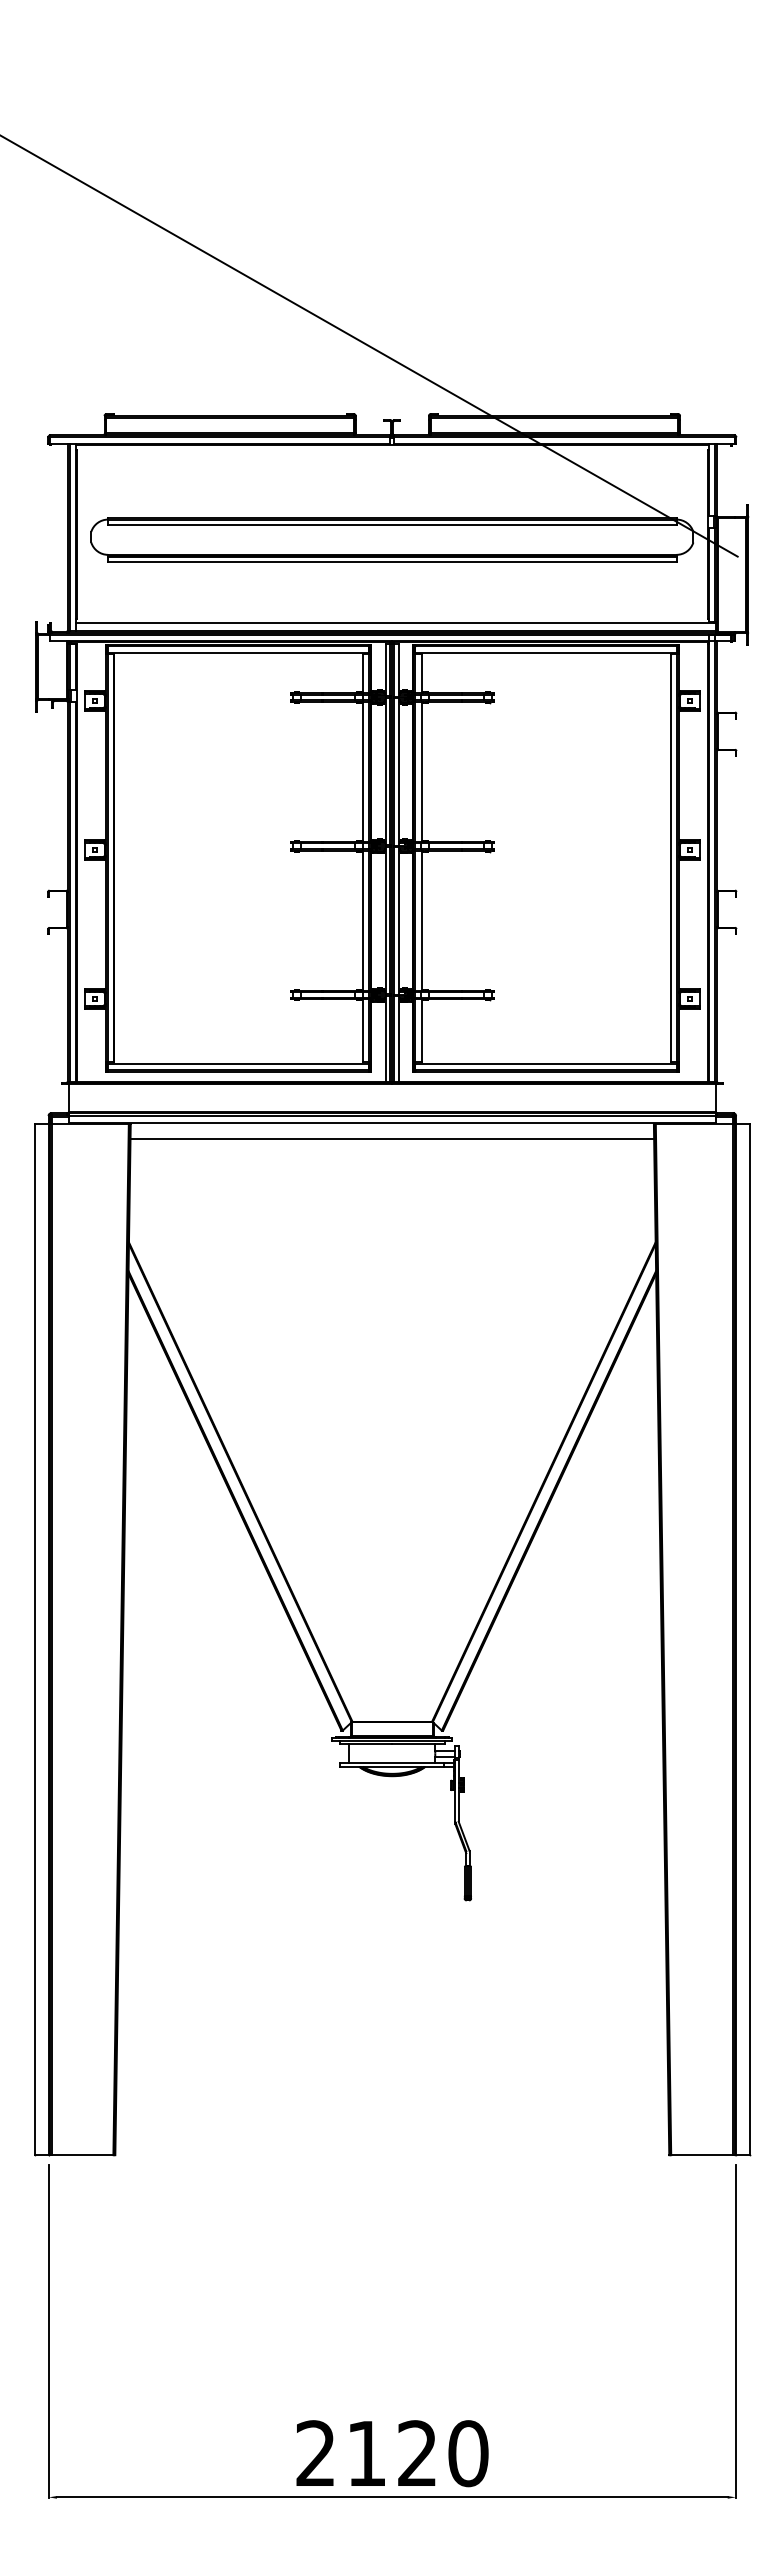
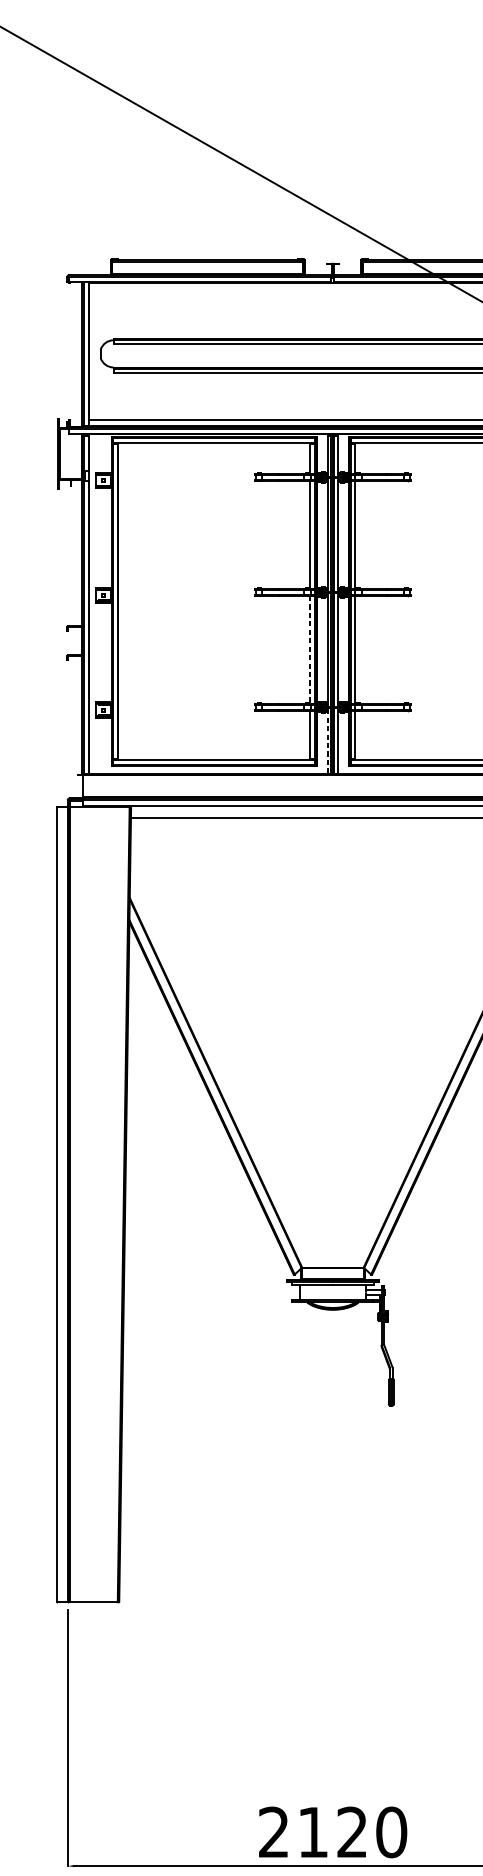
line: (363, 921) -> (310, 650), solid -> dashed
line: (385, 1038) -> (327, 740), solid -> dashed

